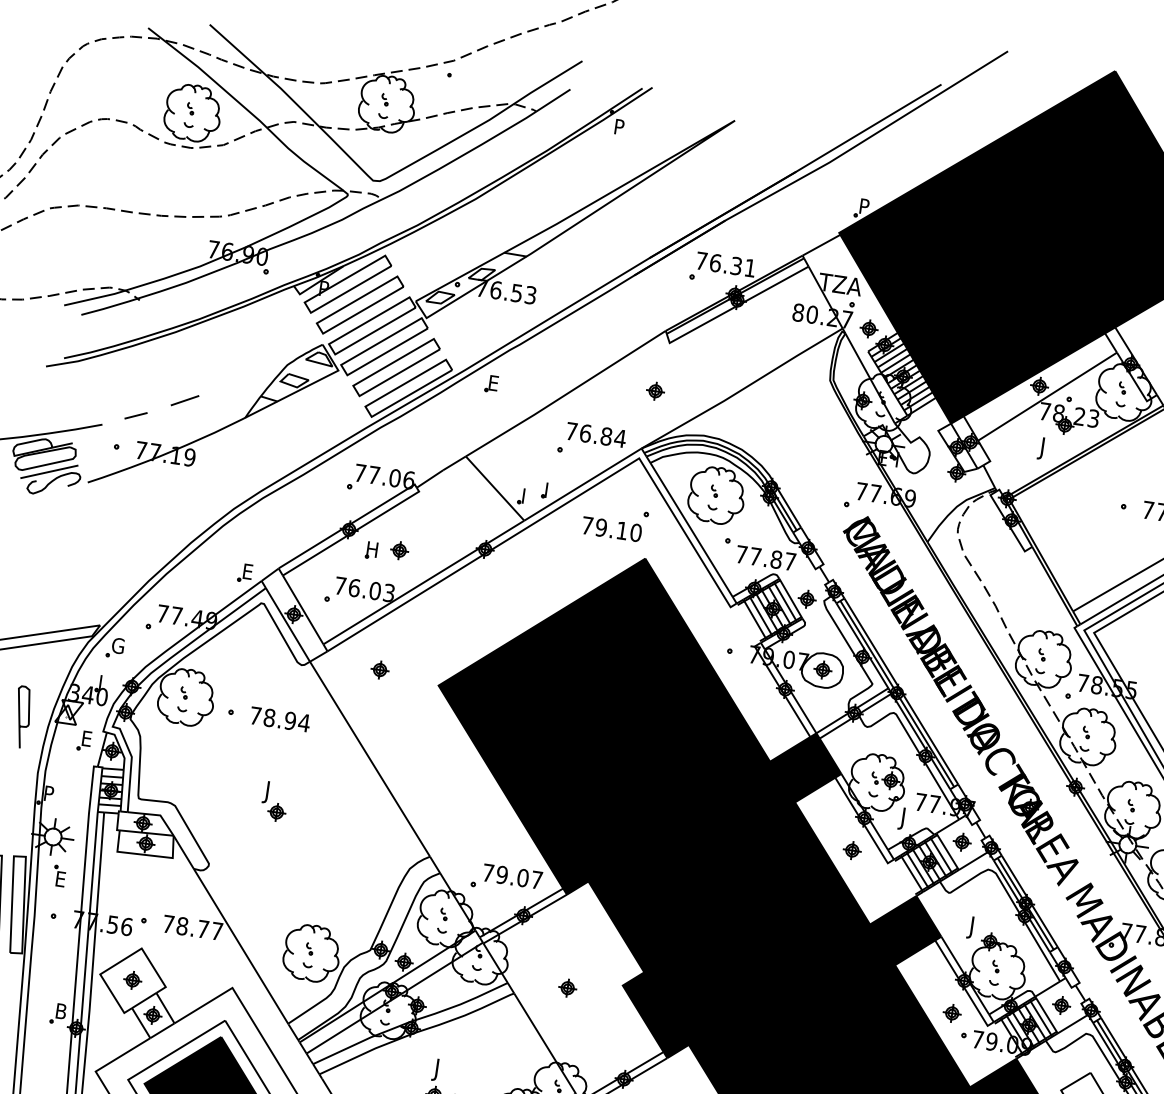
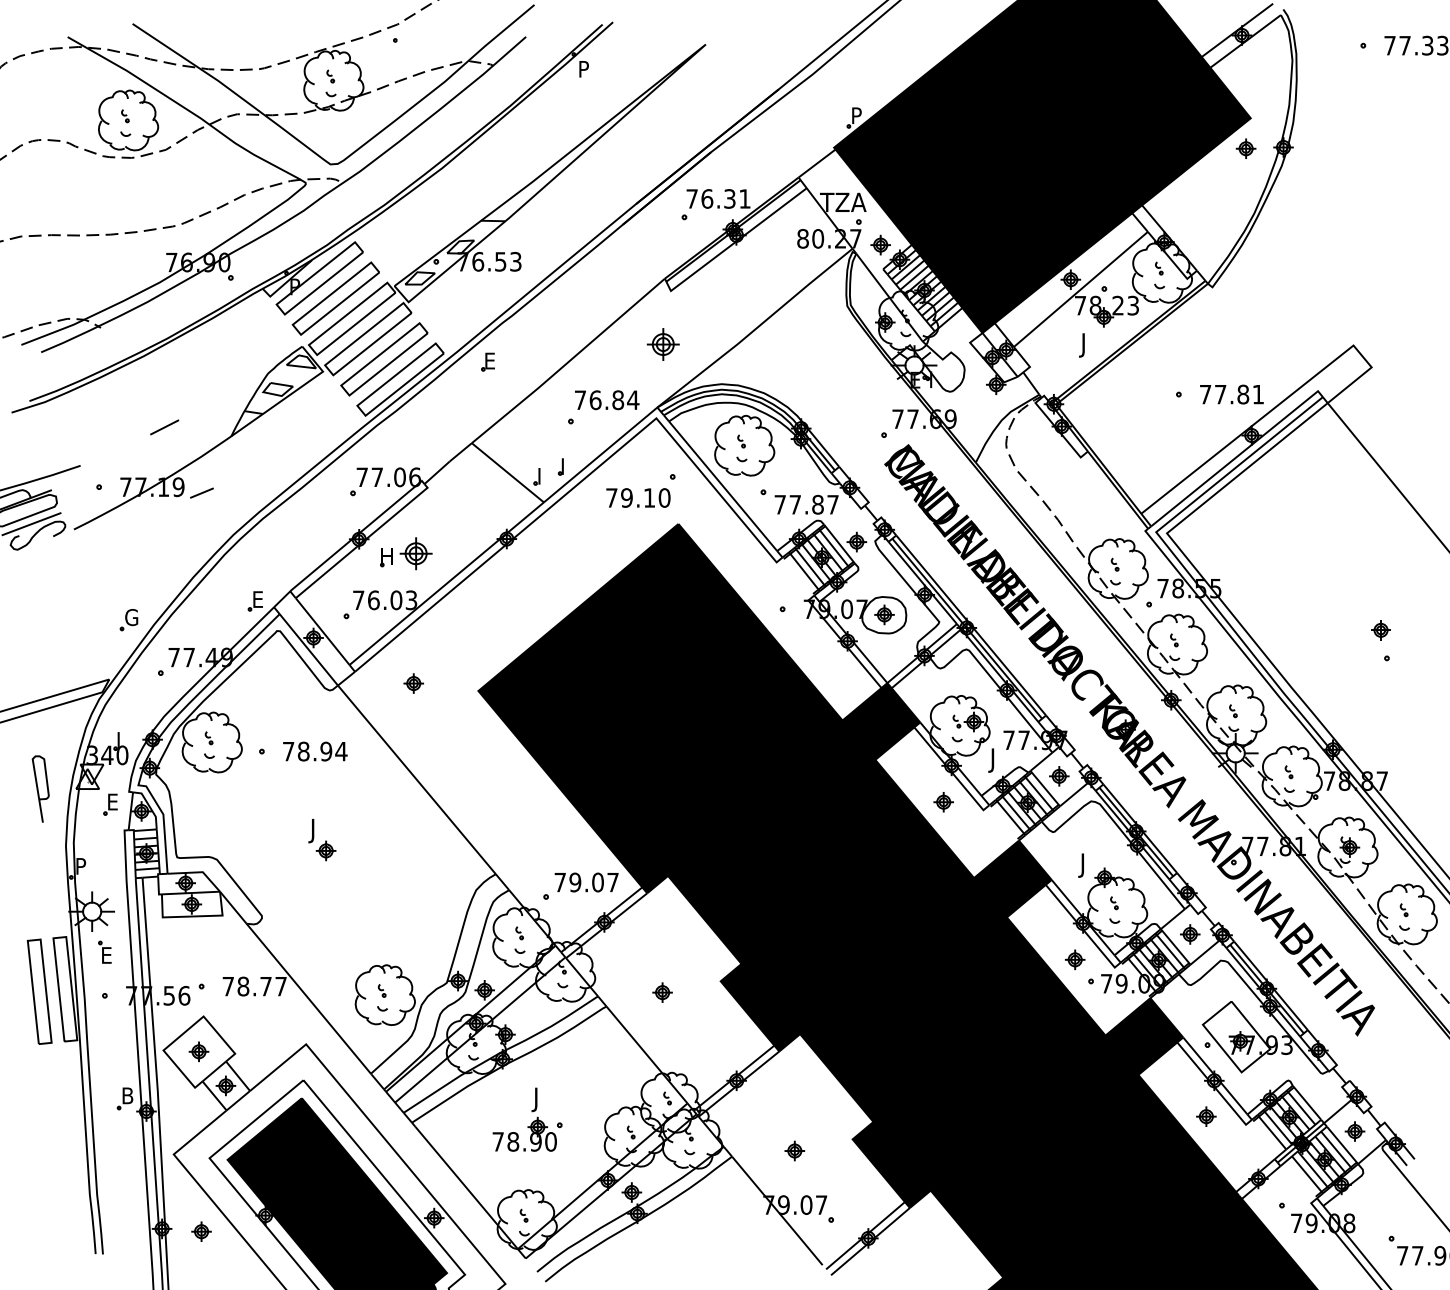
part: (655, 391) -> (663, 344), size x1.6
line: (135, 415) -> (201, 492), moved
part: (399, 550) -> (415, 553), size x1.6
part: (114, 648) -> (128, 620), moved

